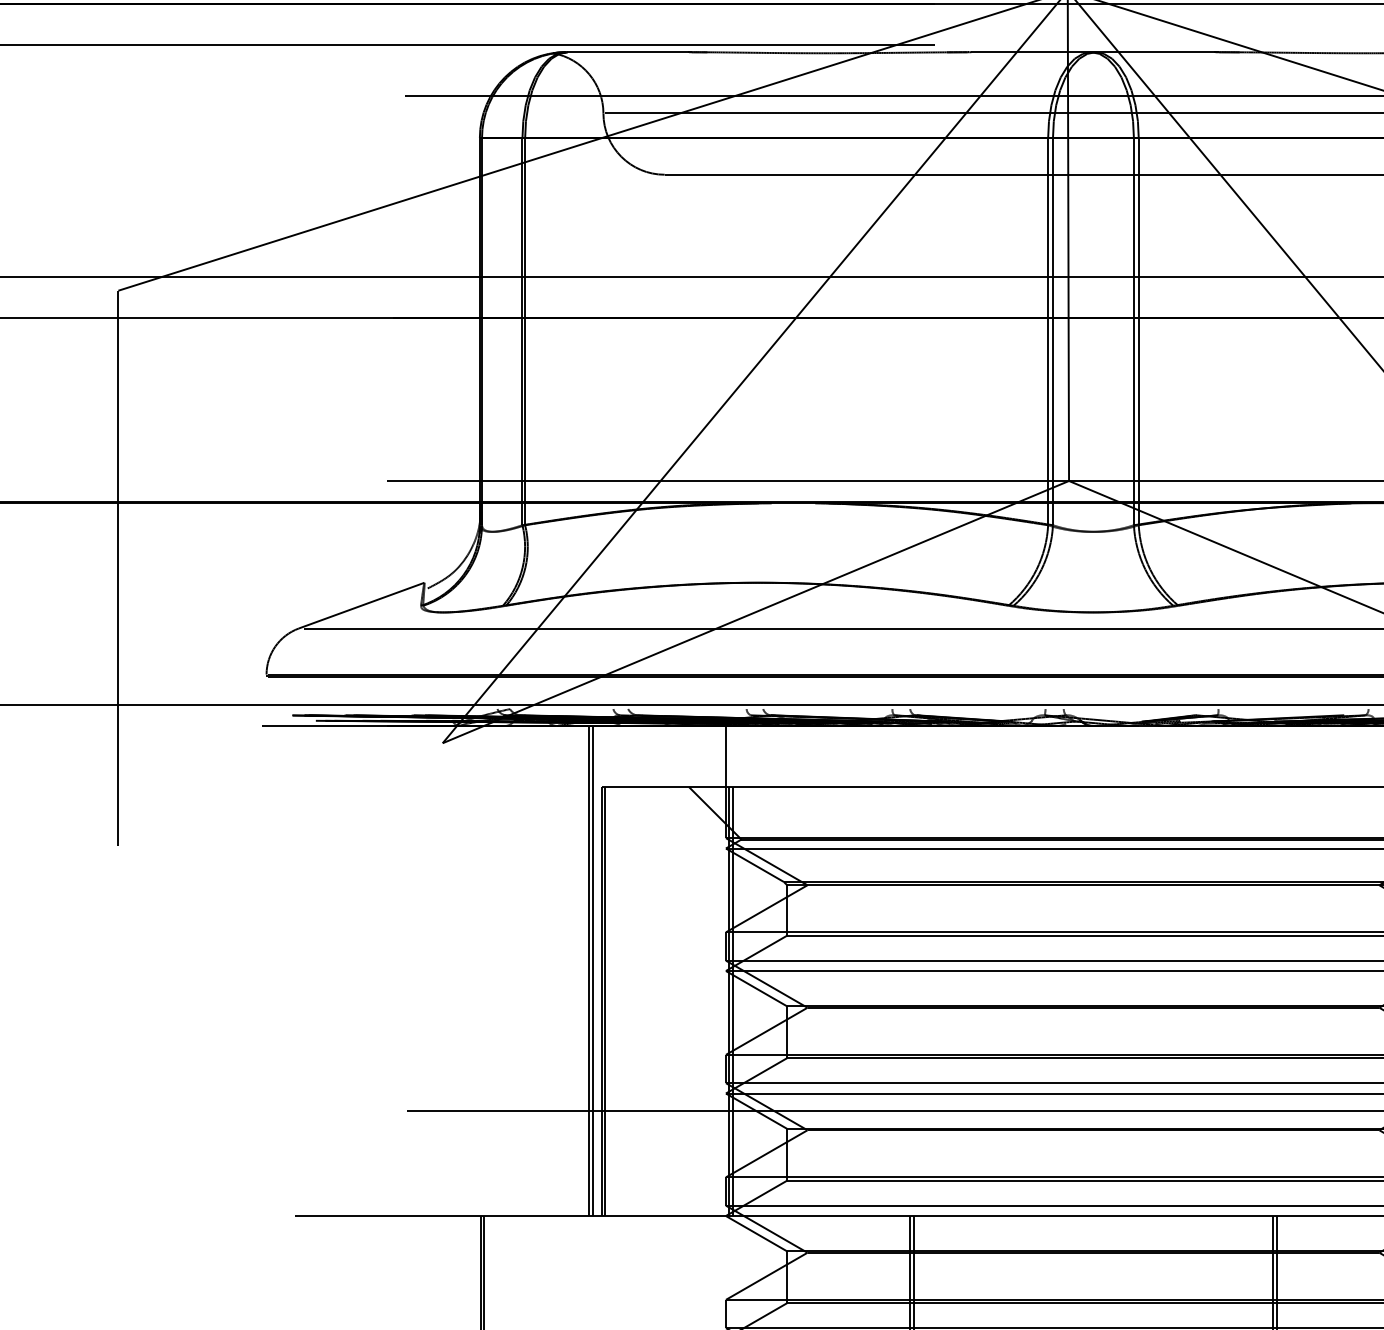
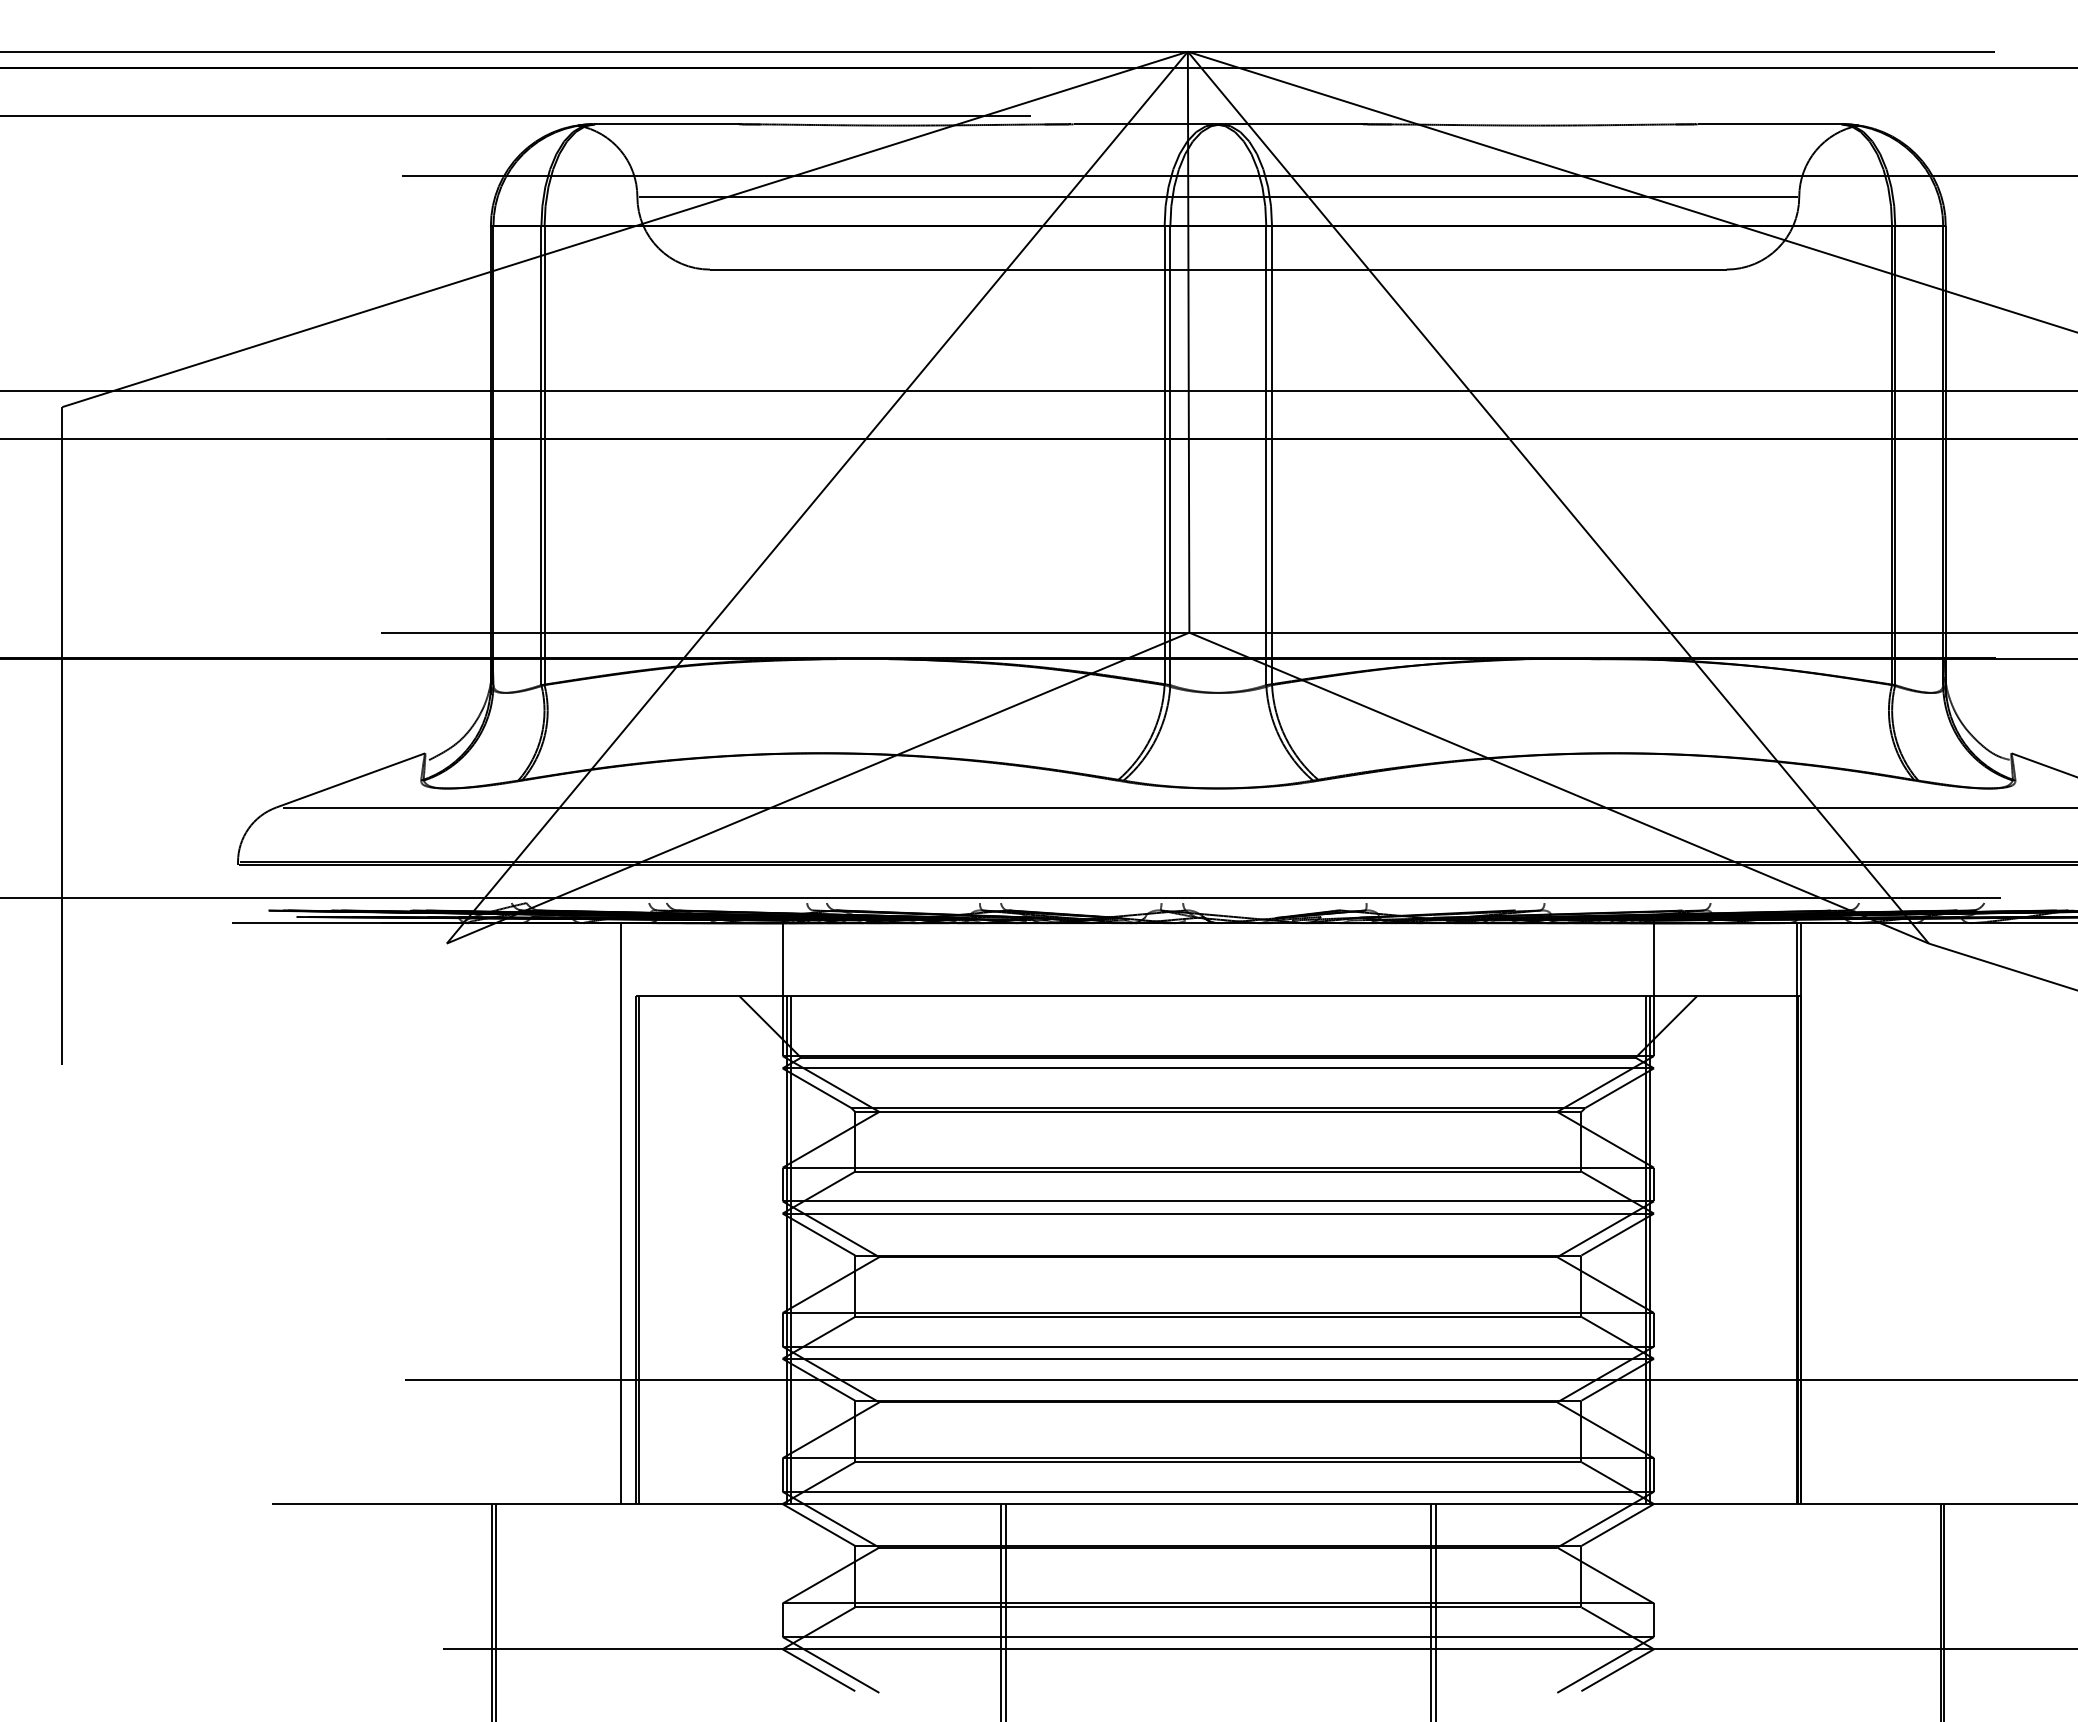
line: (592, 970) -> (624, 1213), removed

